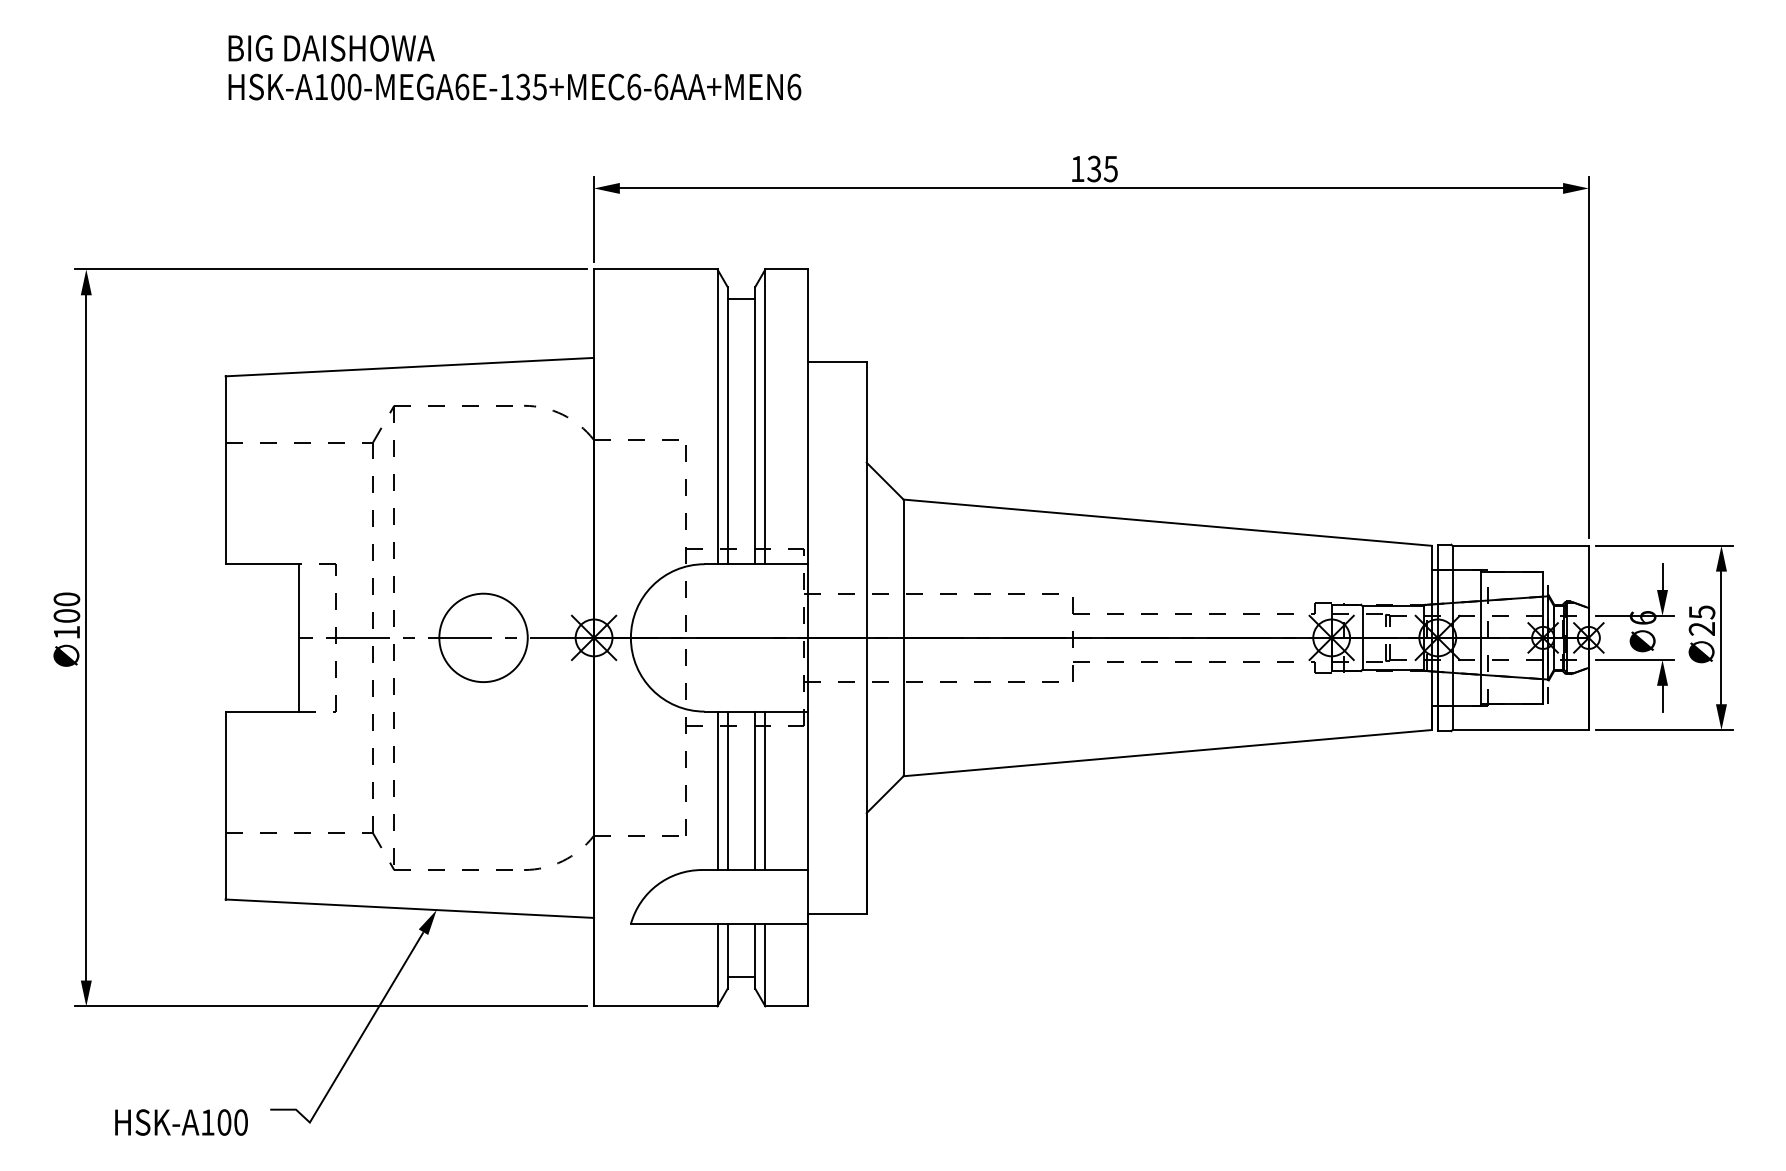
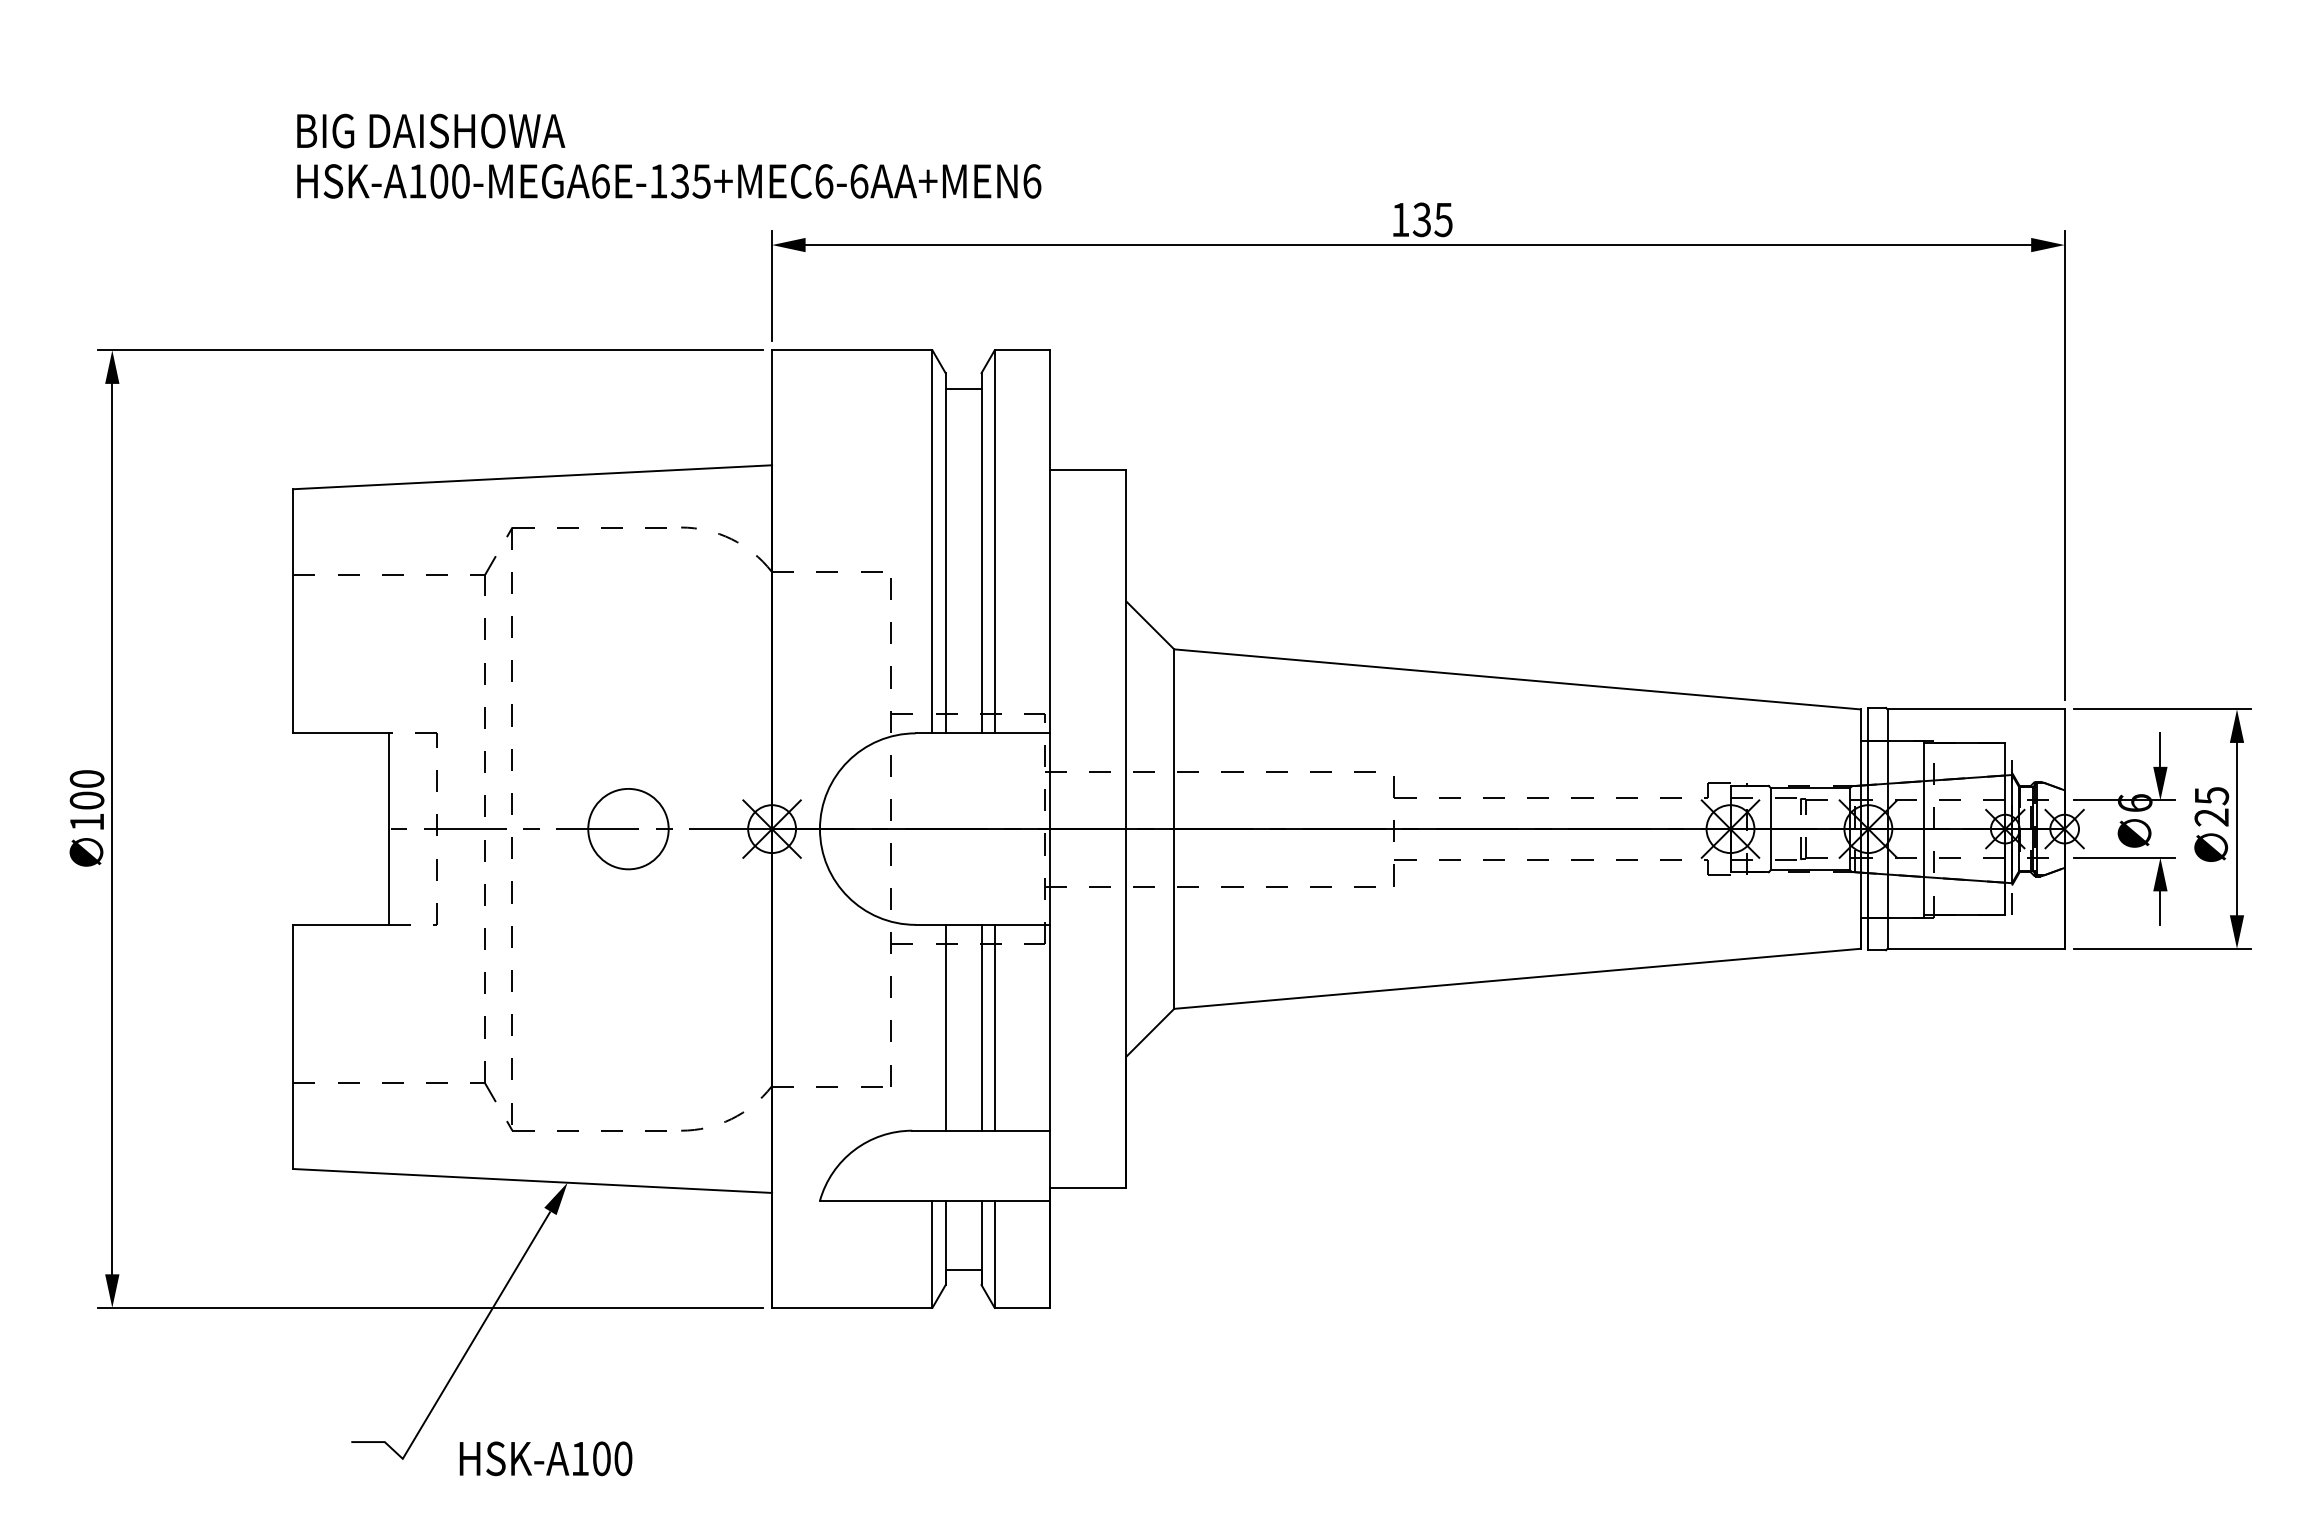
text: (515, 67) -> (669, 155), moved
circle: (483, 637) -> (628, 828), size x0.7
line: (717, 790) -> (932, 1027), removed
text: (181, 1122) -> (545, 1458), moved

